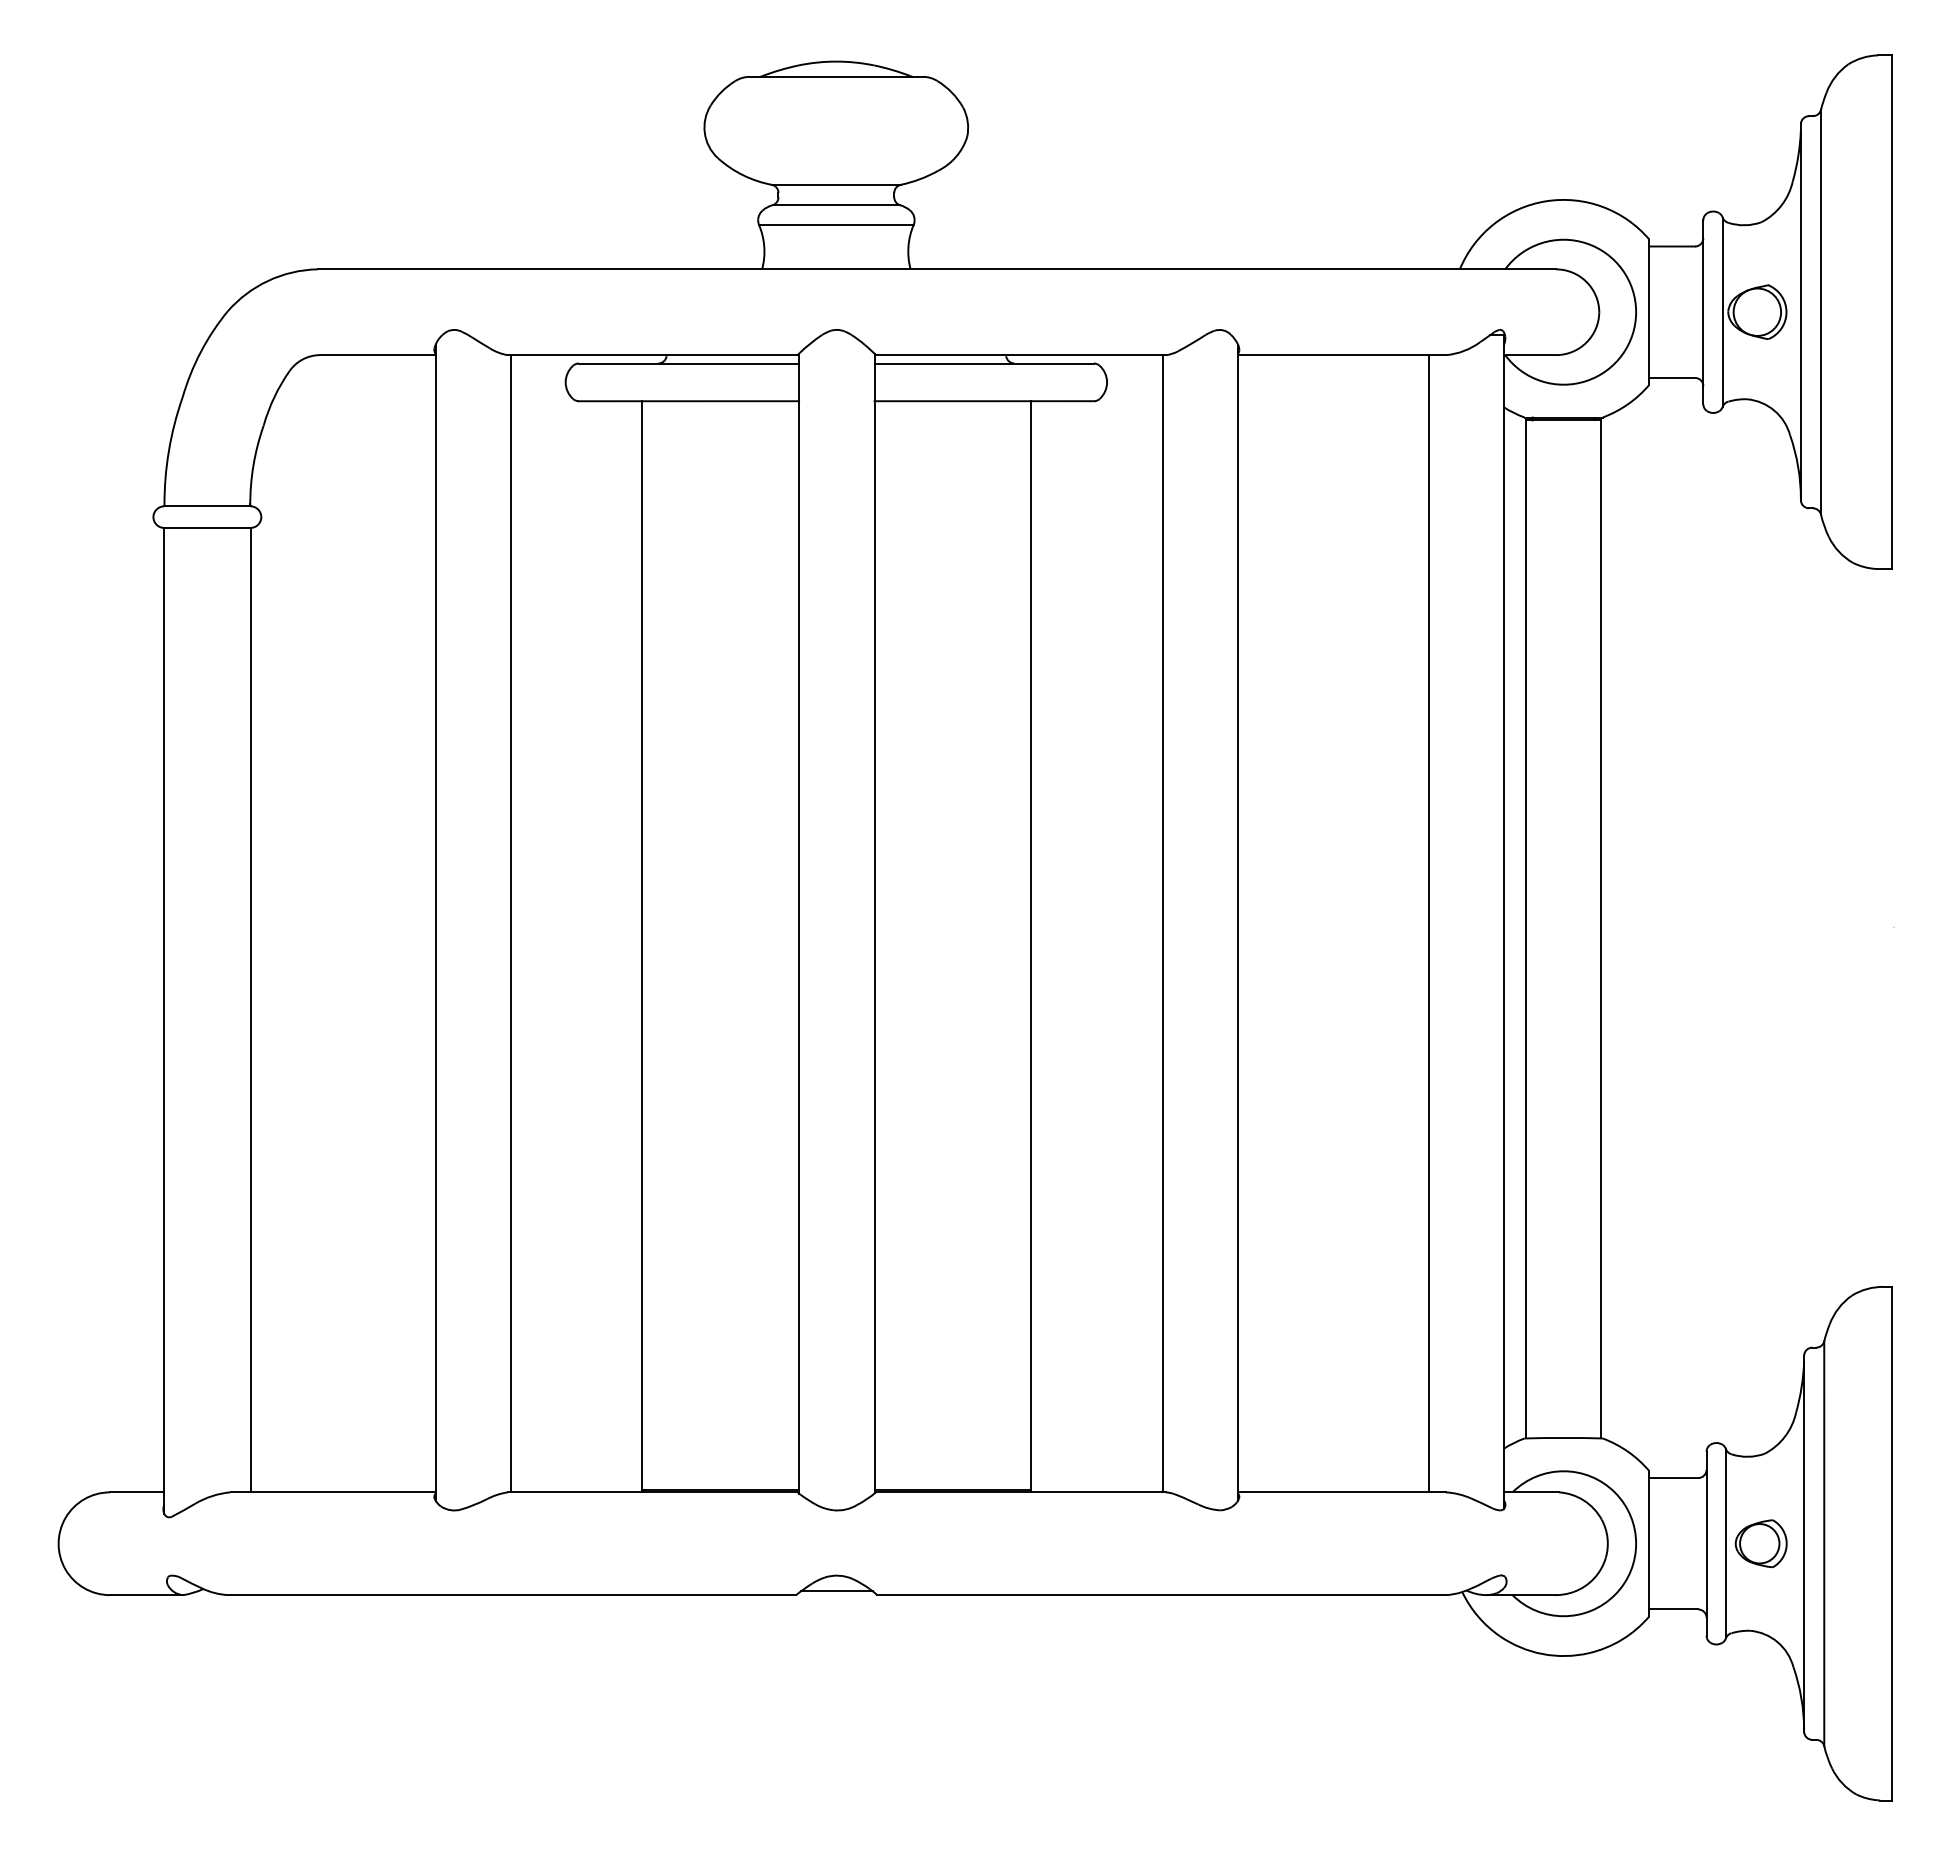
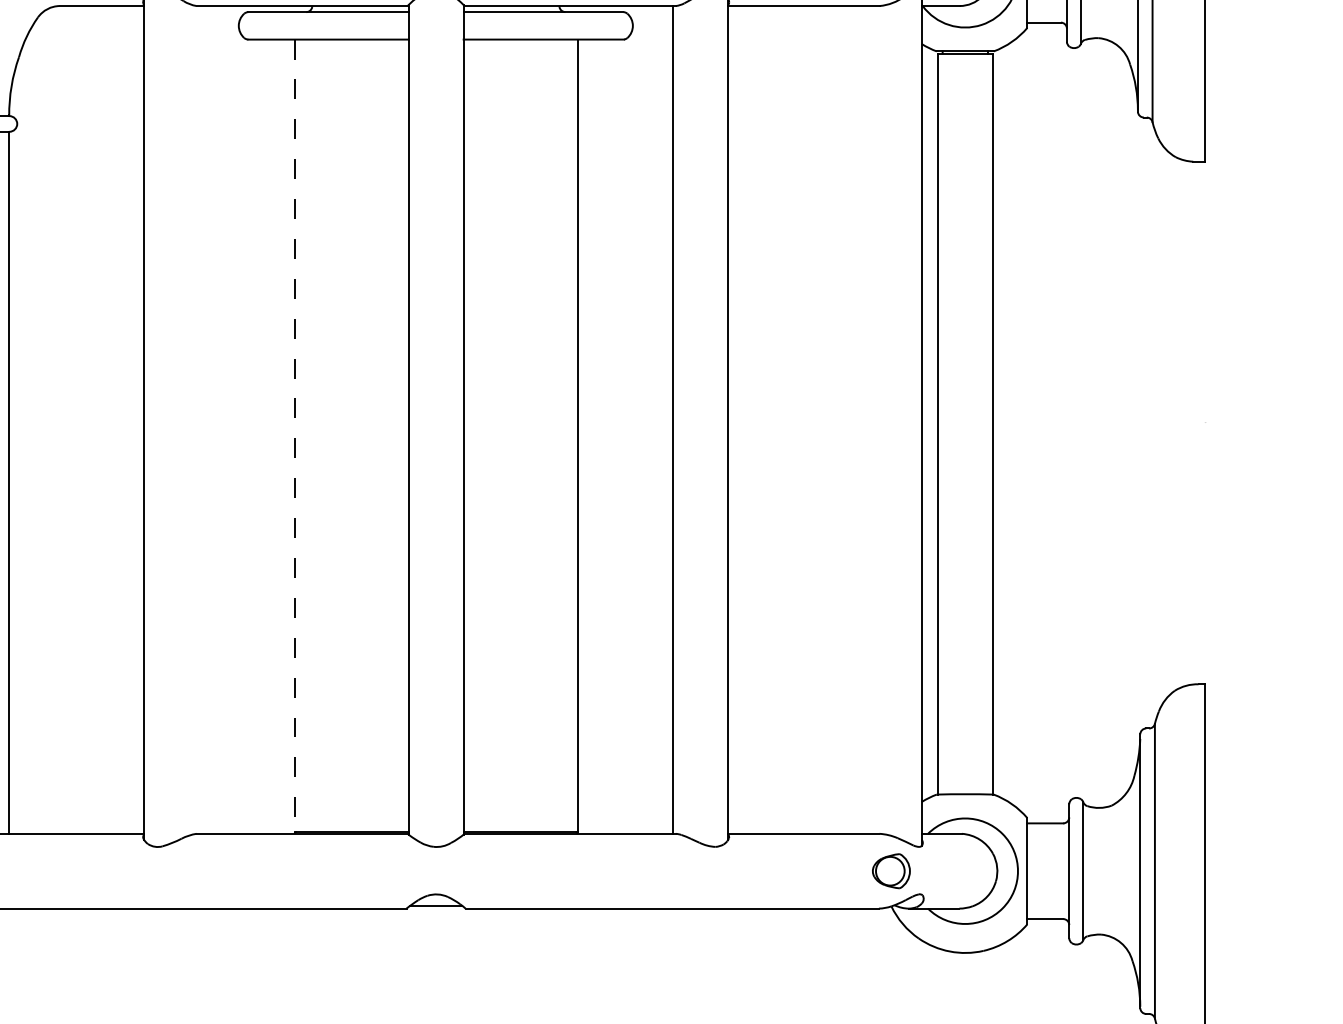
line: (511, 923) -> (199, 419), removed
line: (1428, 923) -> (866, 419), removed
line: (642, 946) -> (294, 436), solid -> dashed
part: (1760, 1543) -> (890, 871), moved

